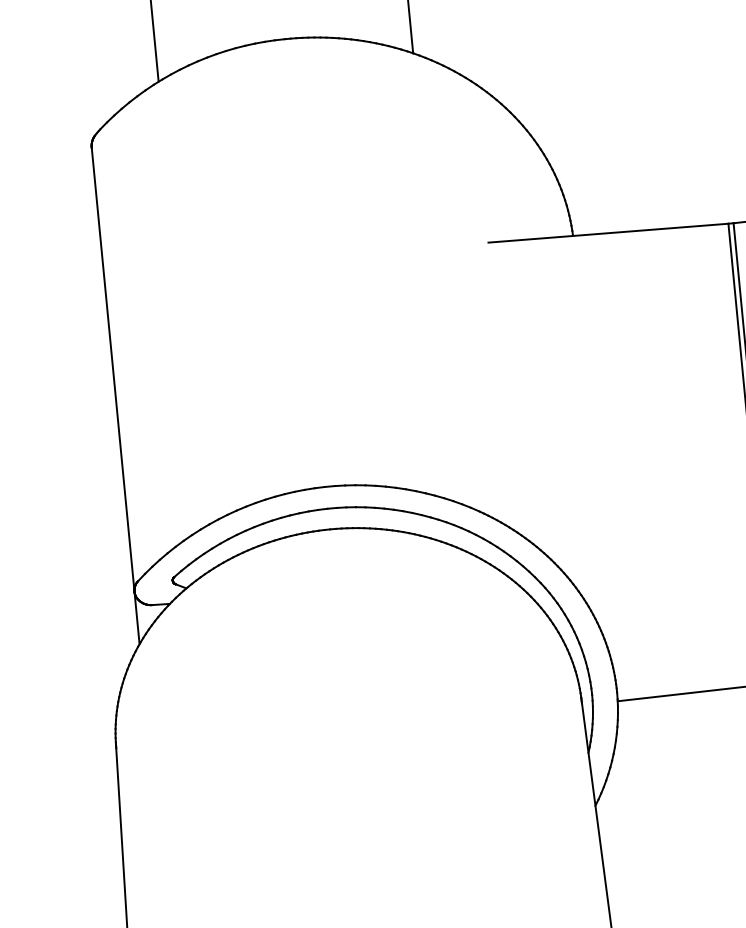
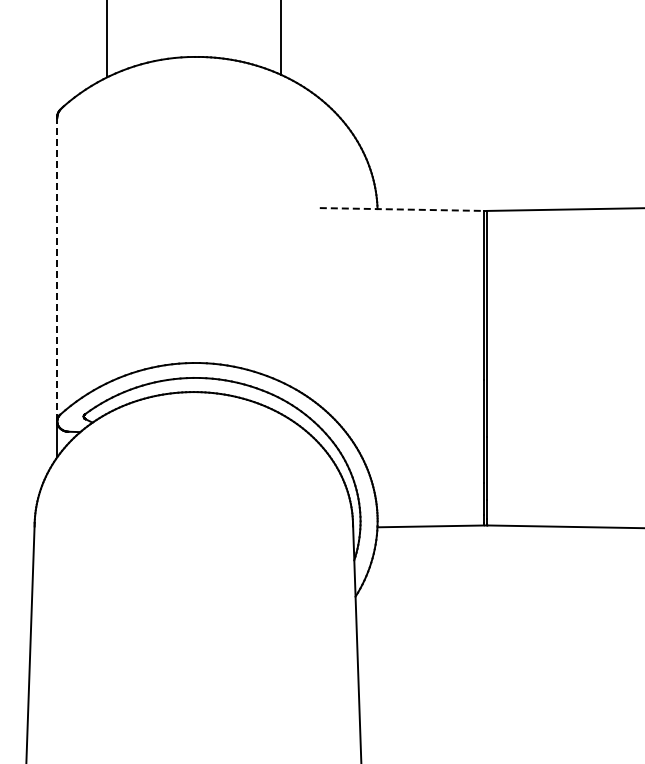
line: (608, 233) -> (401, 209), solid -> dashed
line: (113, 369) -> (57, 269), solid -> dashed

